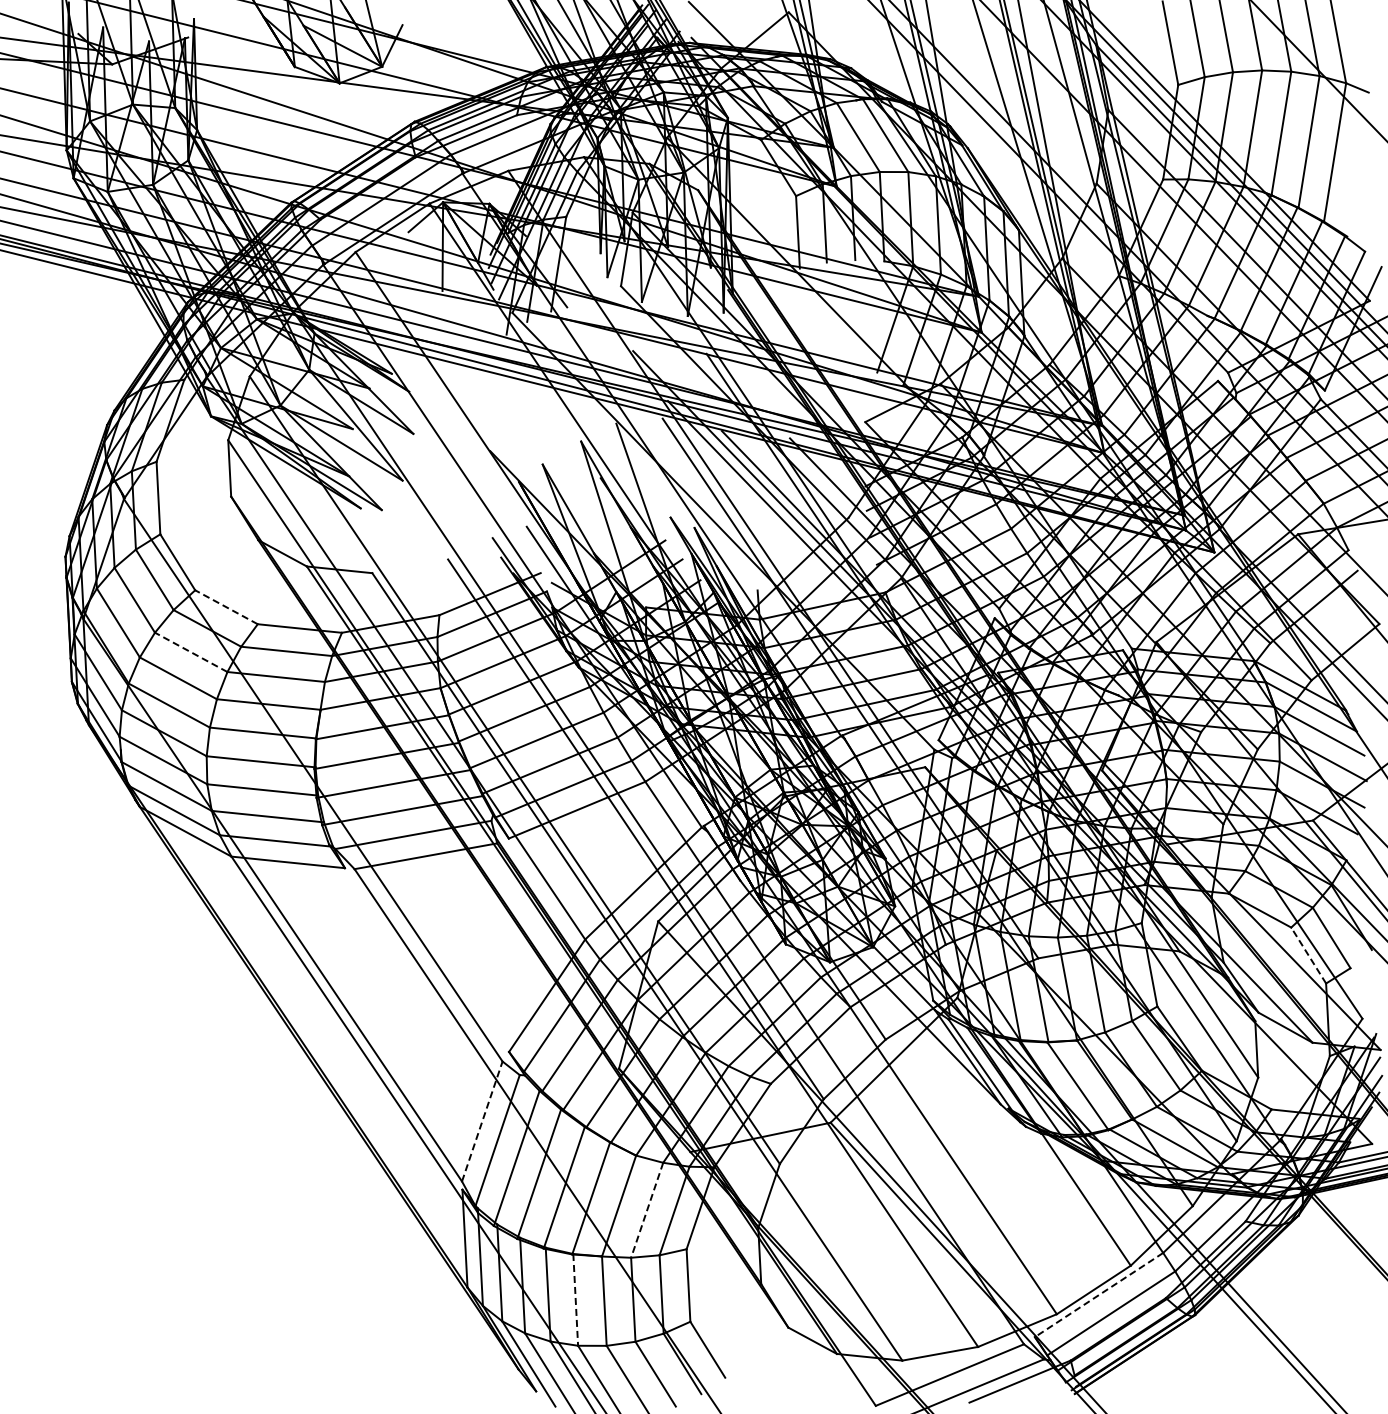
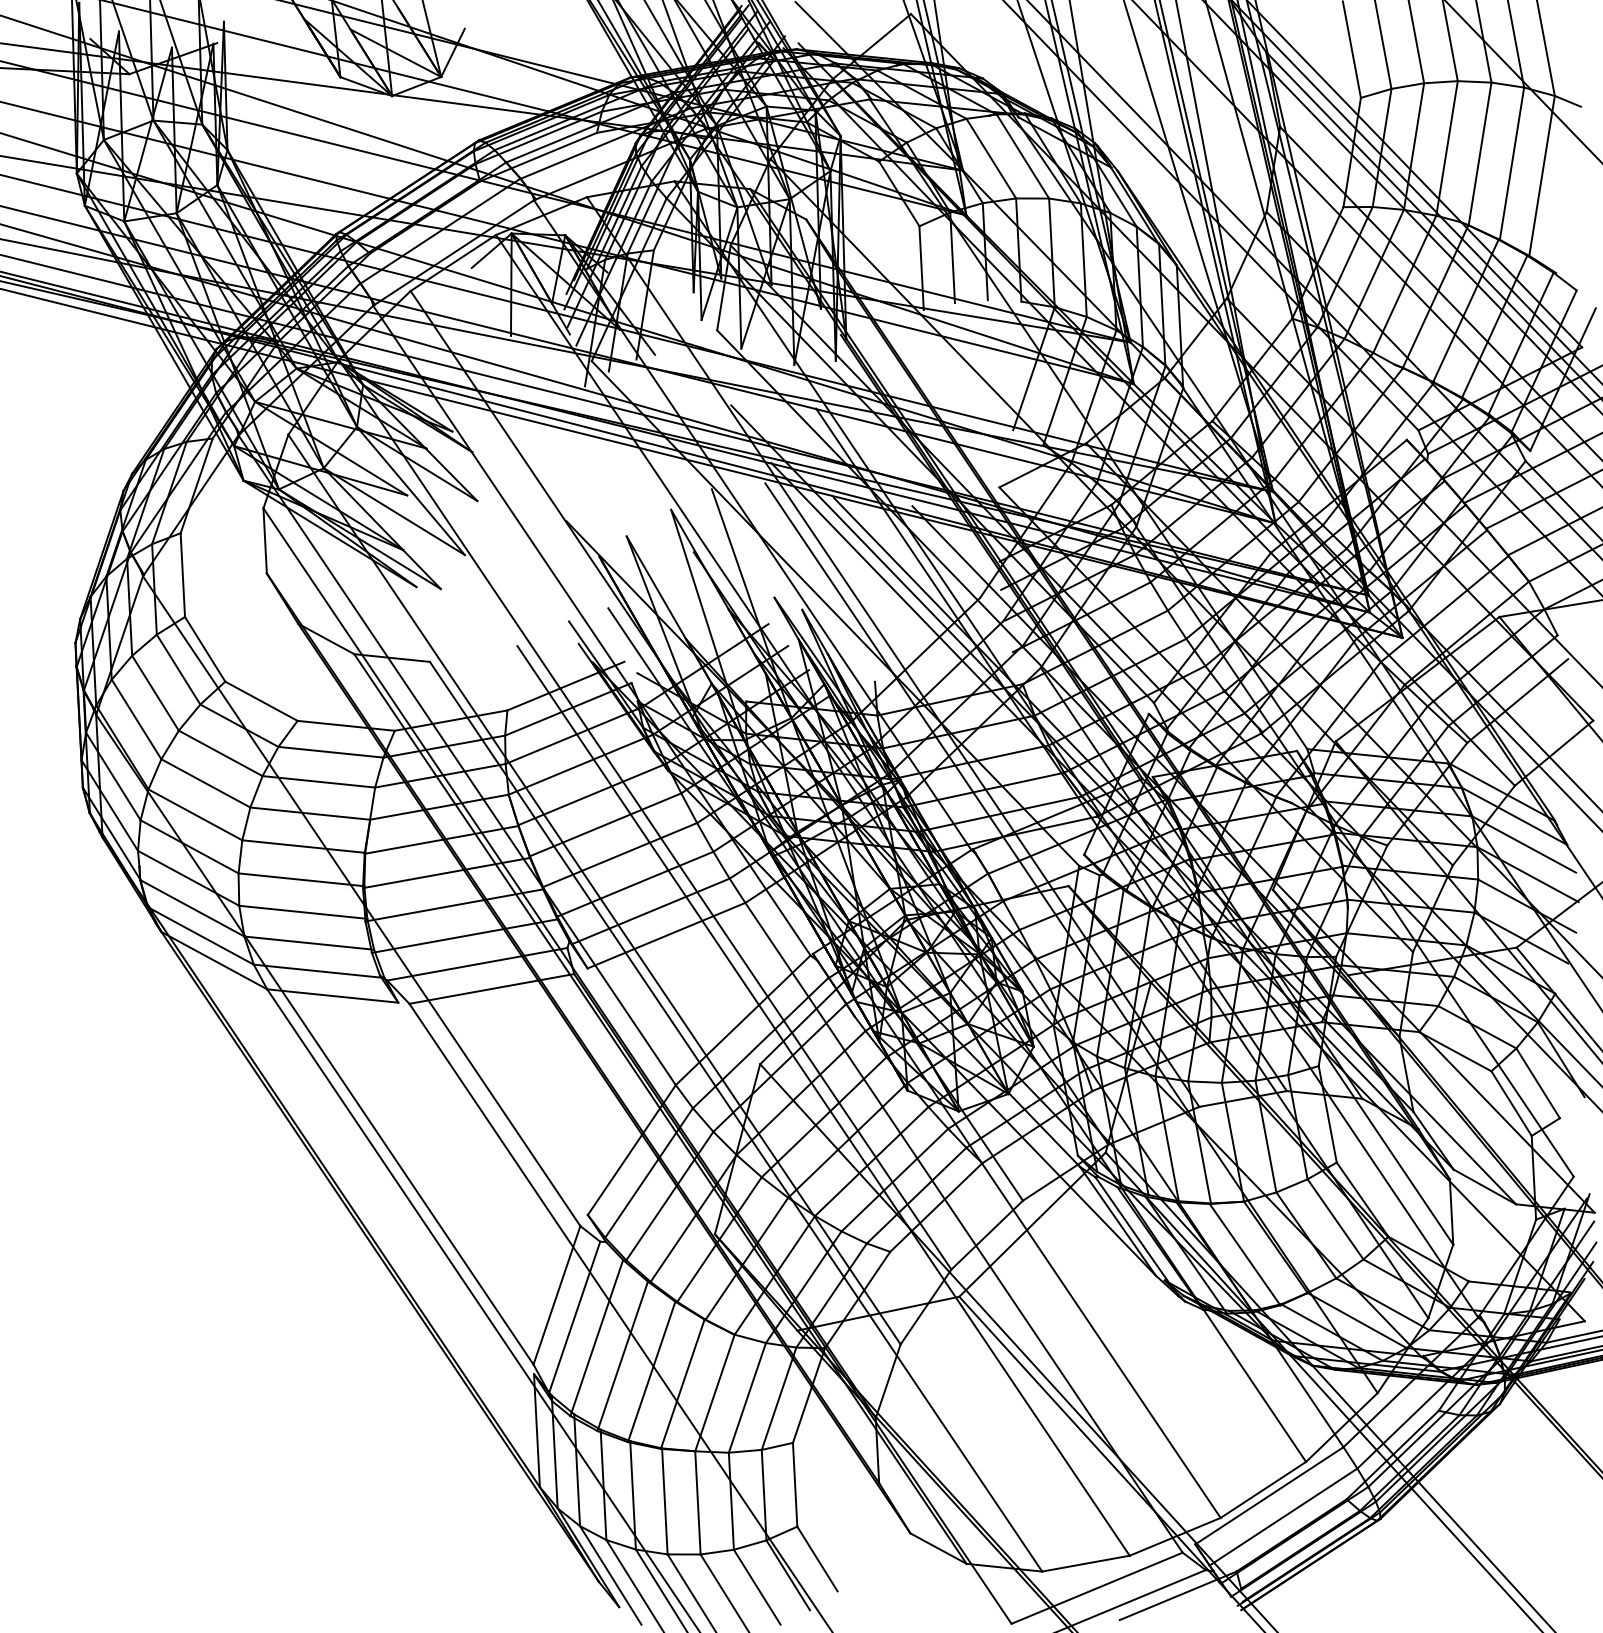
line: (226, 607) -> (261, 701), dashed -> solid
line: (190, 652) -> (219, 753), dashed -> solid
line: (1308, 955) -> (1511, 1103), dashed -> solid
line: (482, 1121) -> (557, 1295), dashed -> solid
line: (647, 1210) -> (747, 1398), dashed -> solid
line: (1099, 1295) -> (1269, 1496), dashed -> solid
line: (575, 1299) -> (664, 1500), dashed -> solid

